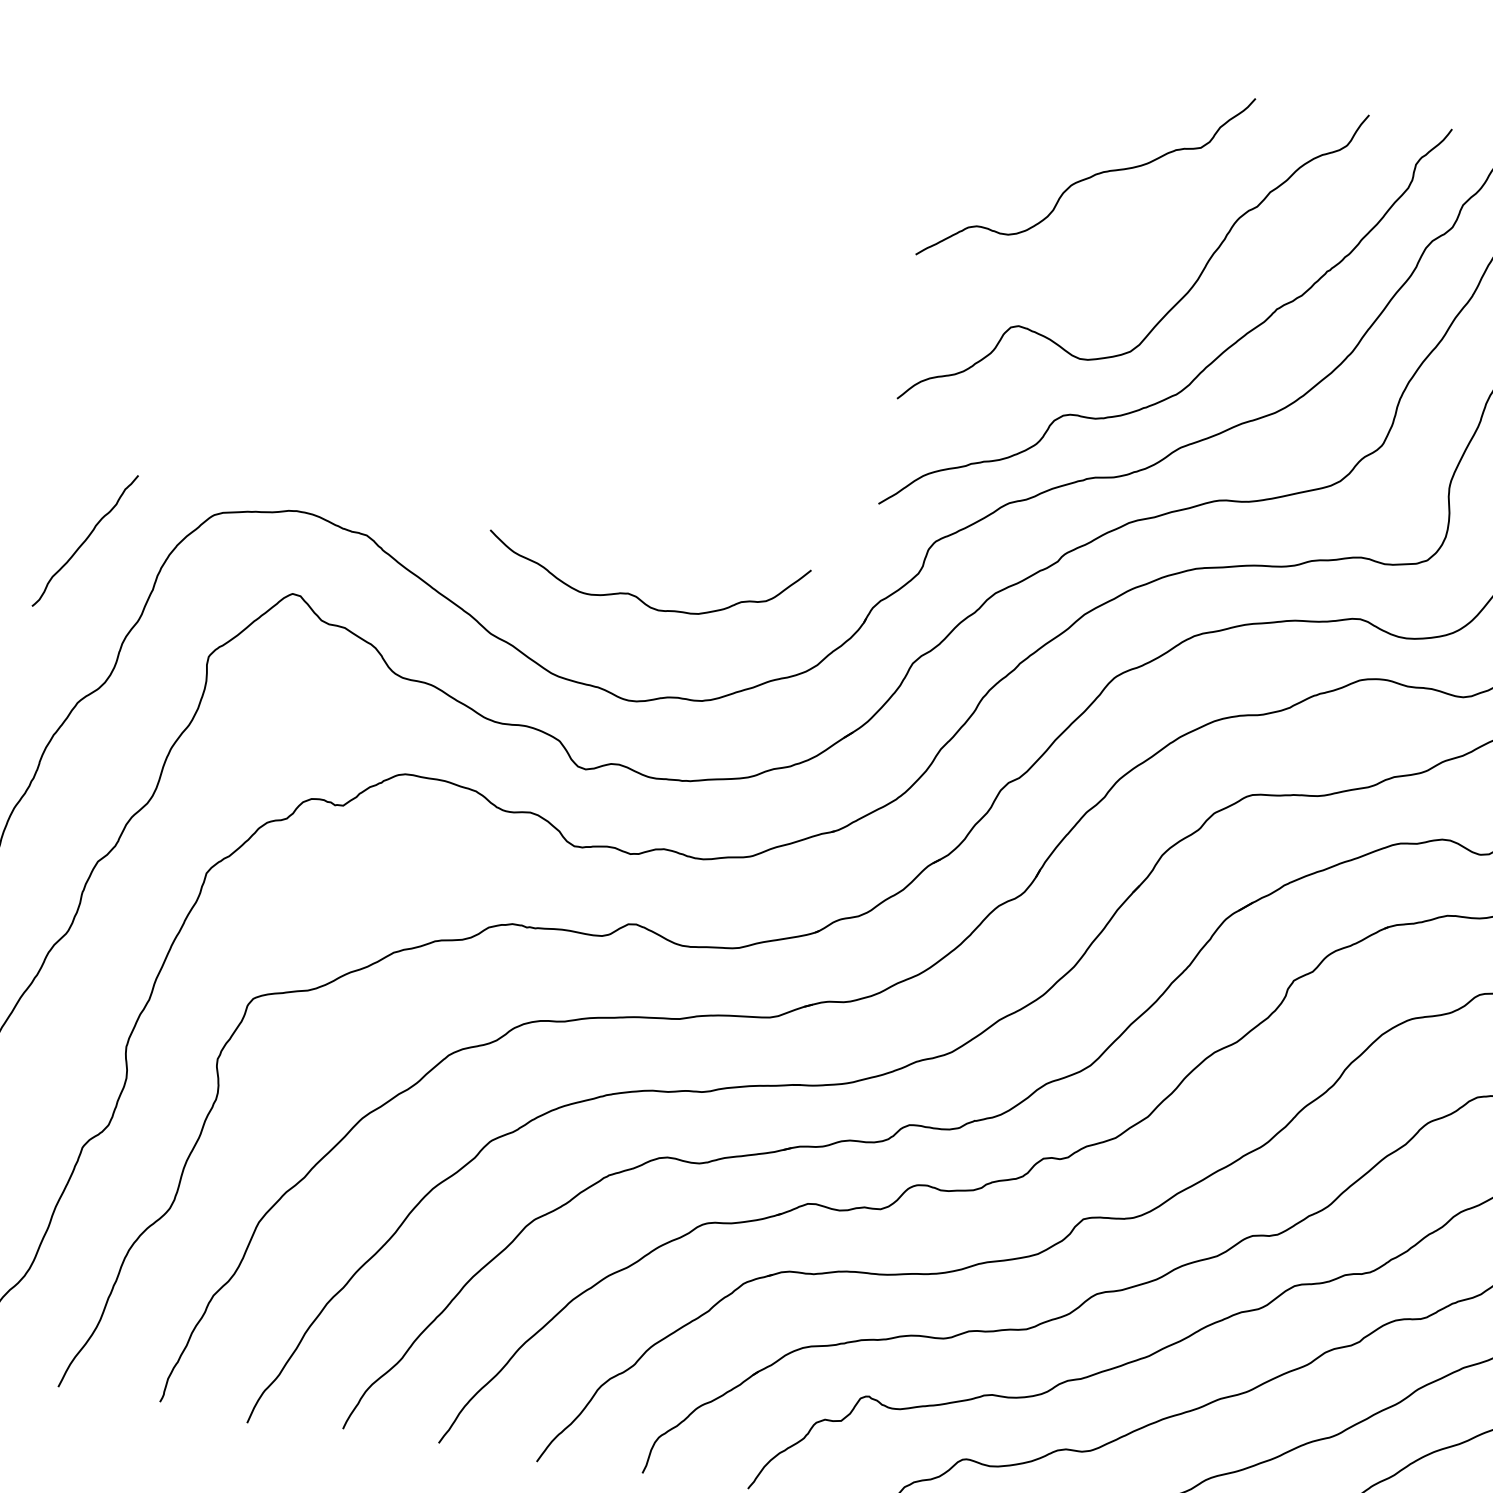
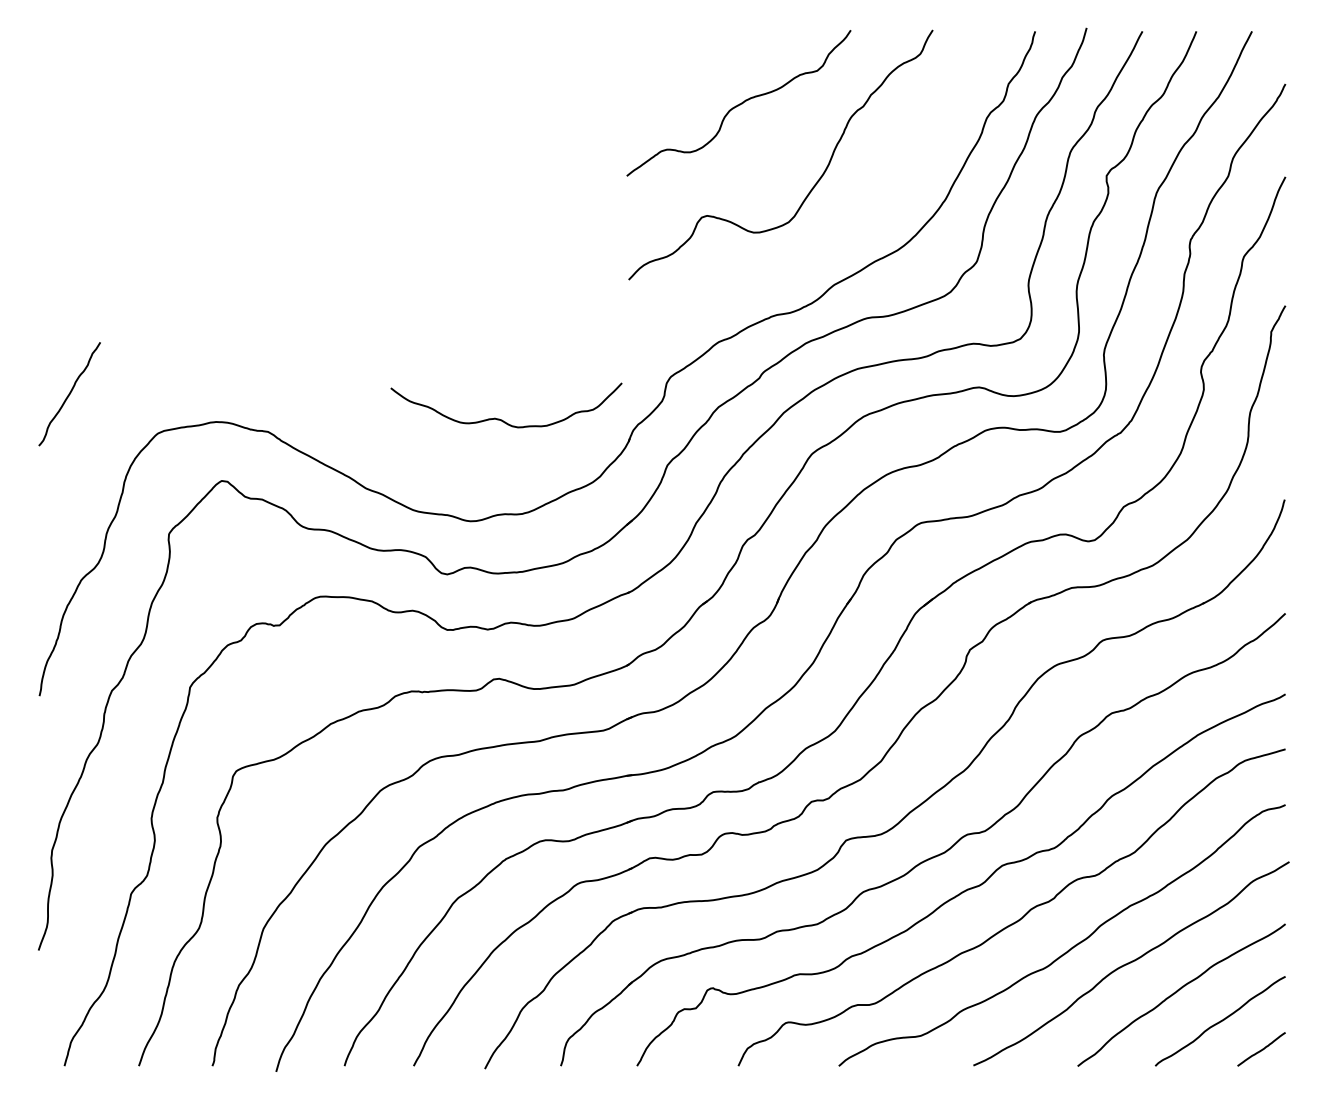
curve: (1204, 367) -> (842, 225), removed
curve: (84, 541) -> (69, 394), moved
curve: (638, 596) -> (502, 419), moved

